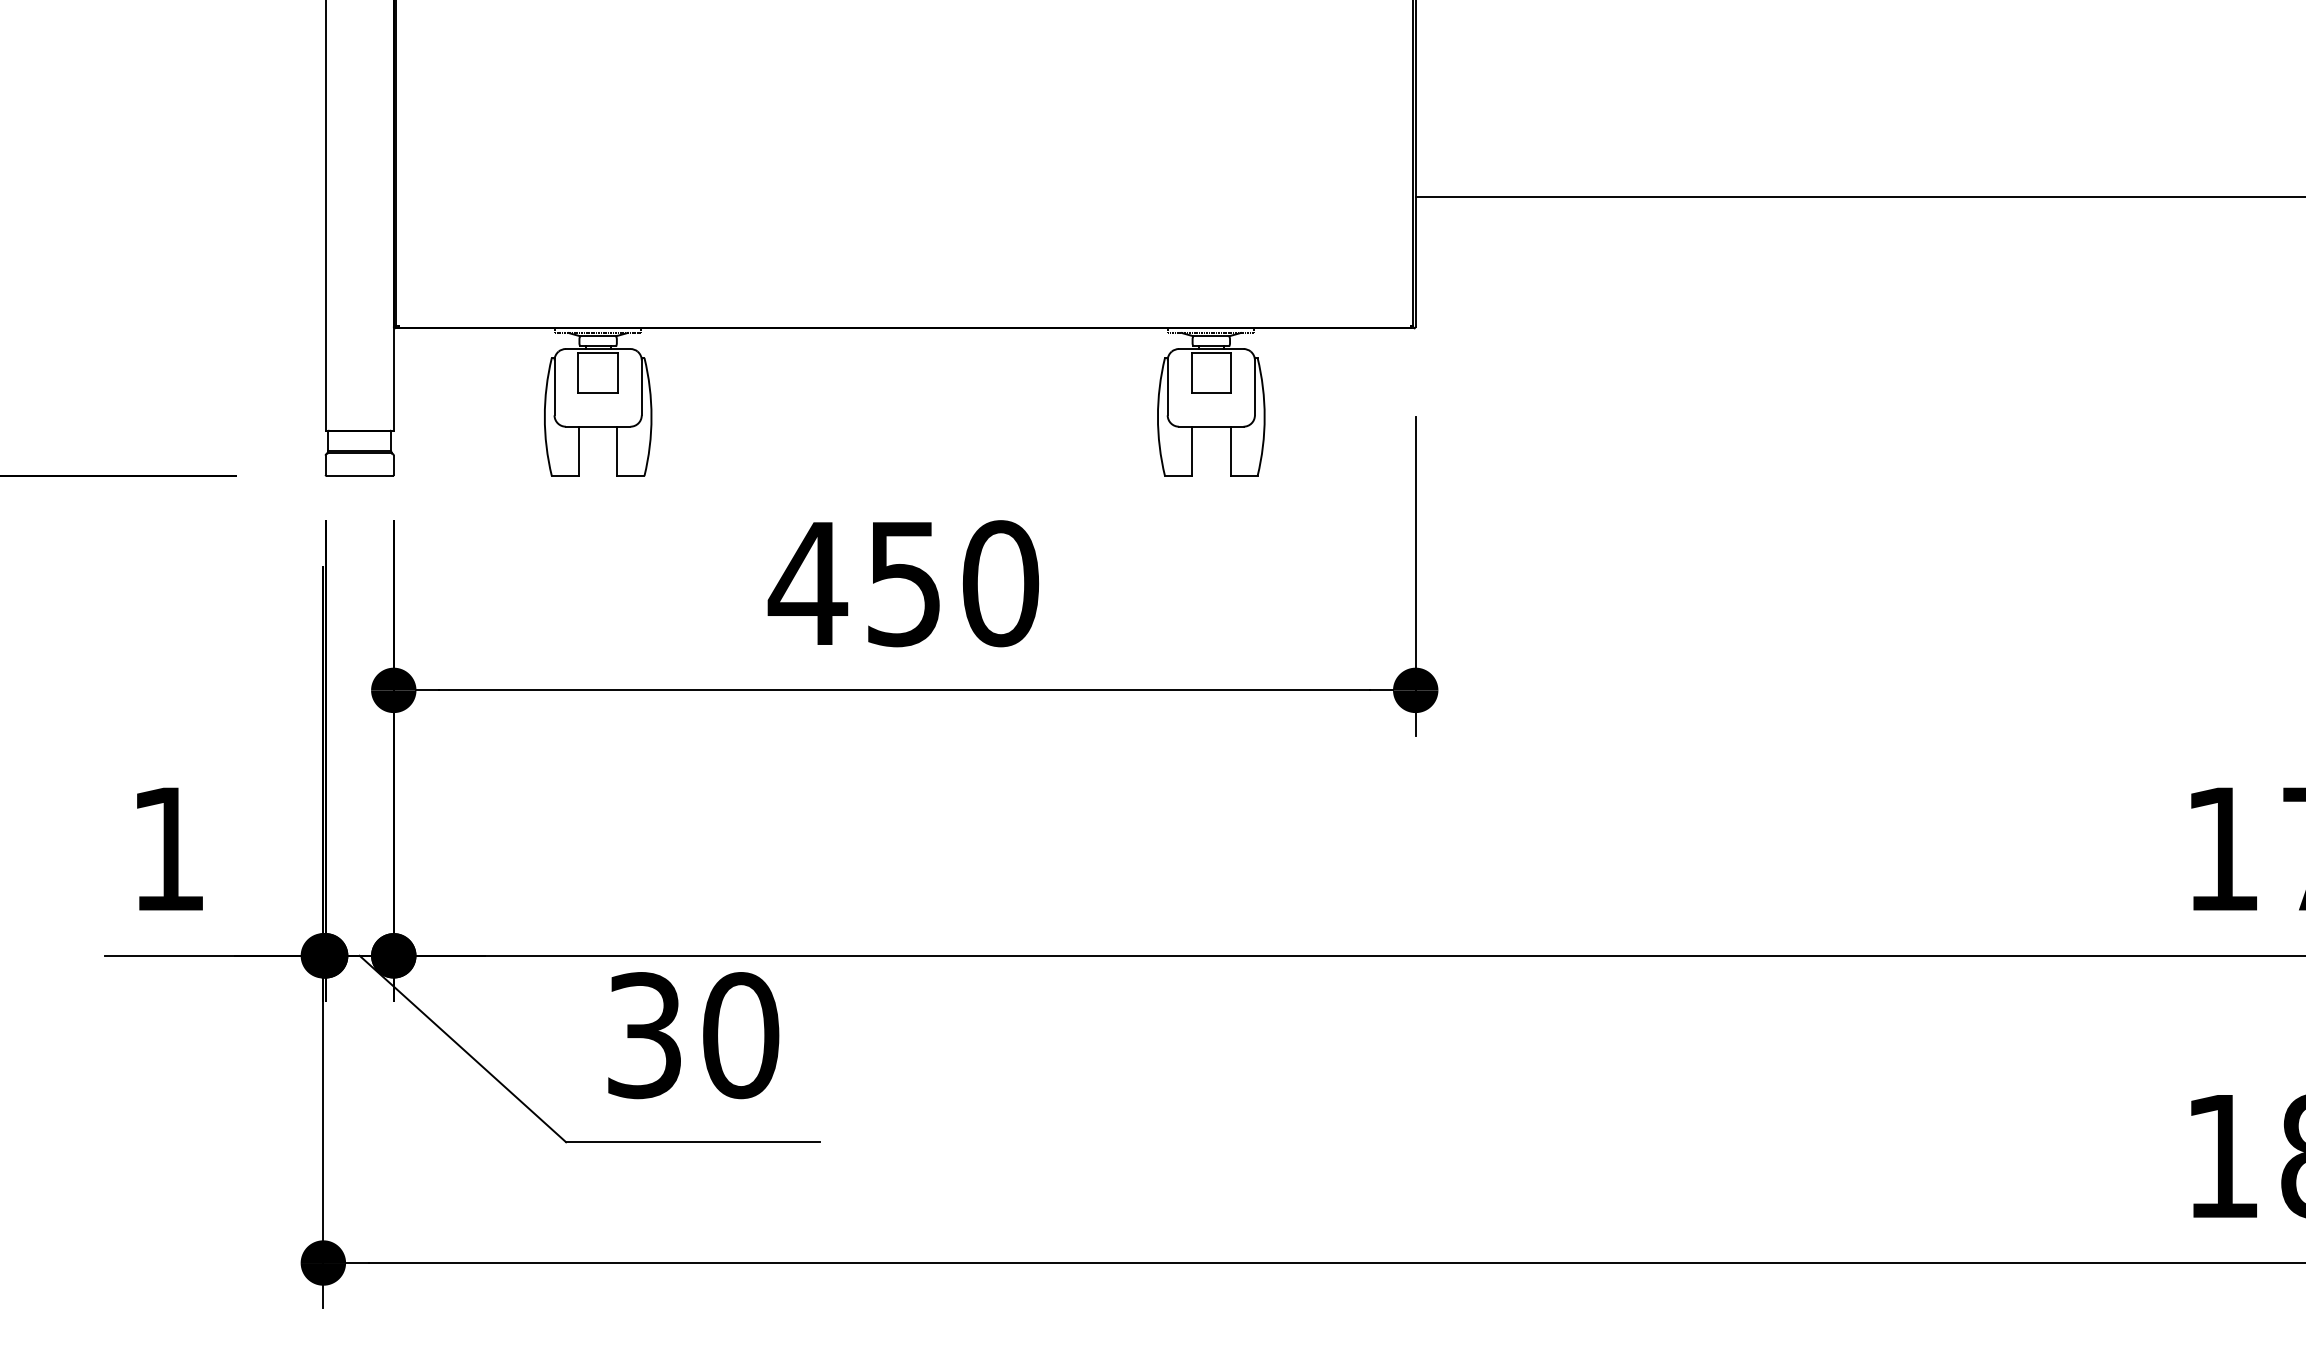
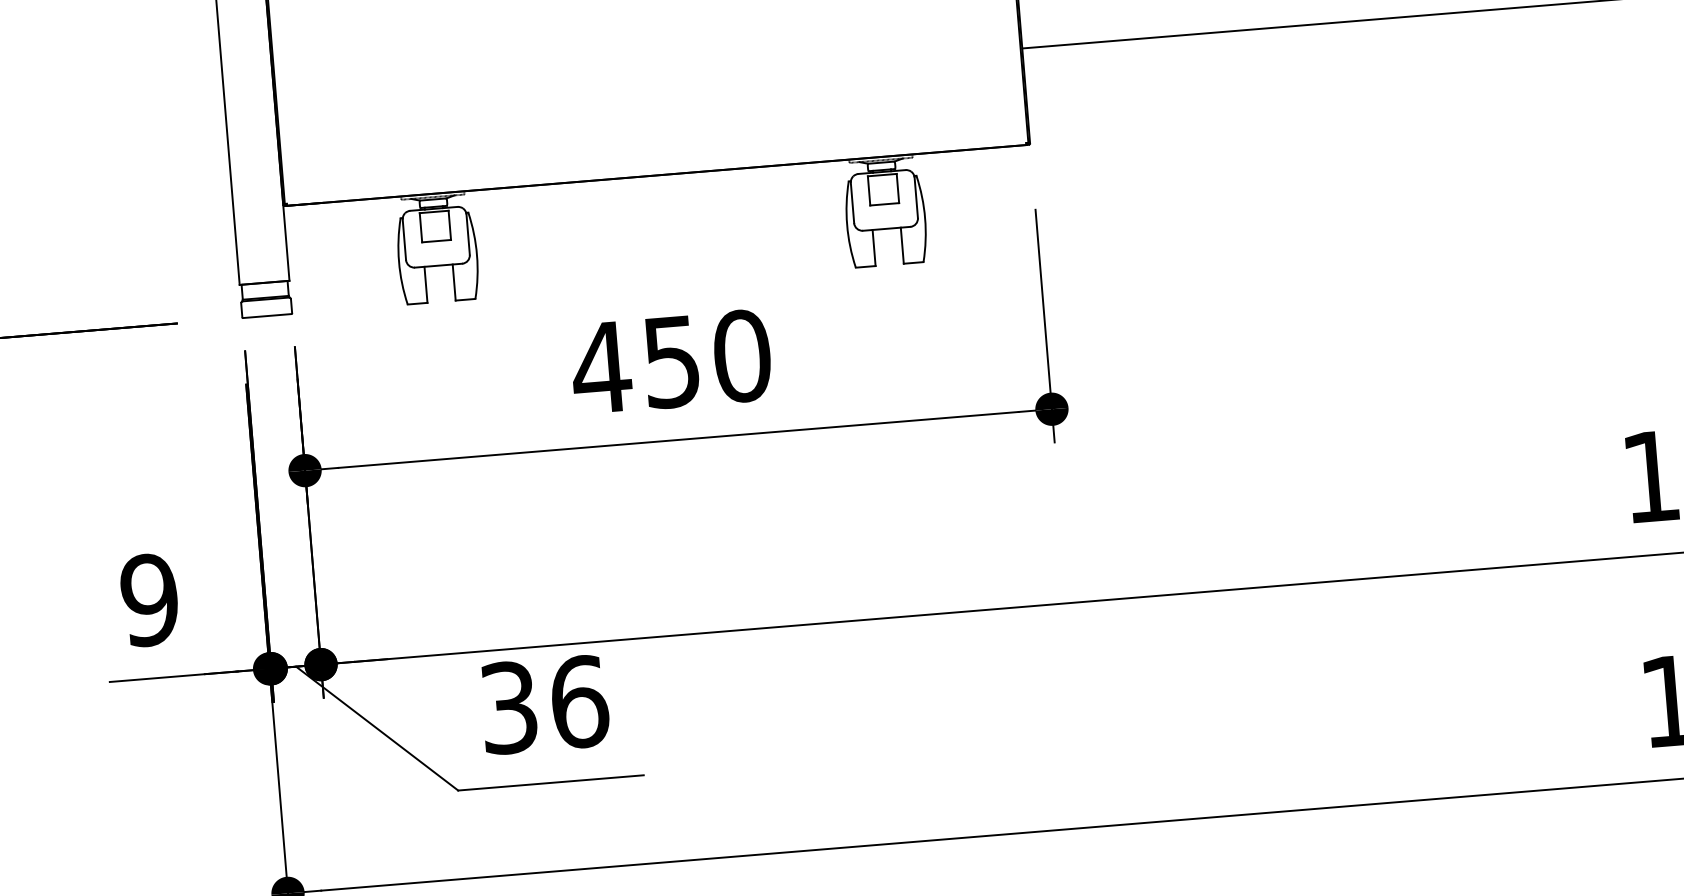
text: (168, 848) -> (149, 599), 1 -> 9
text: (741, 1035) -> (579, 701), 30 -> 36

